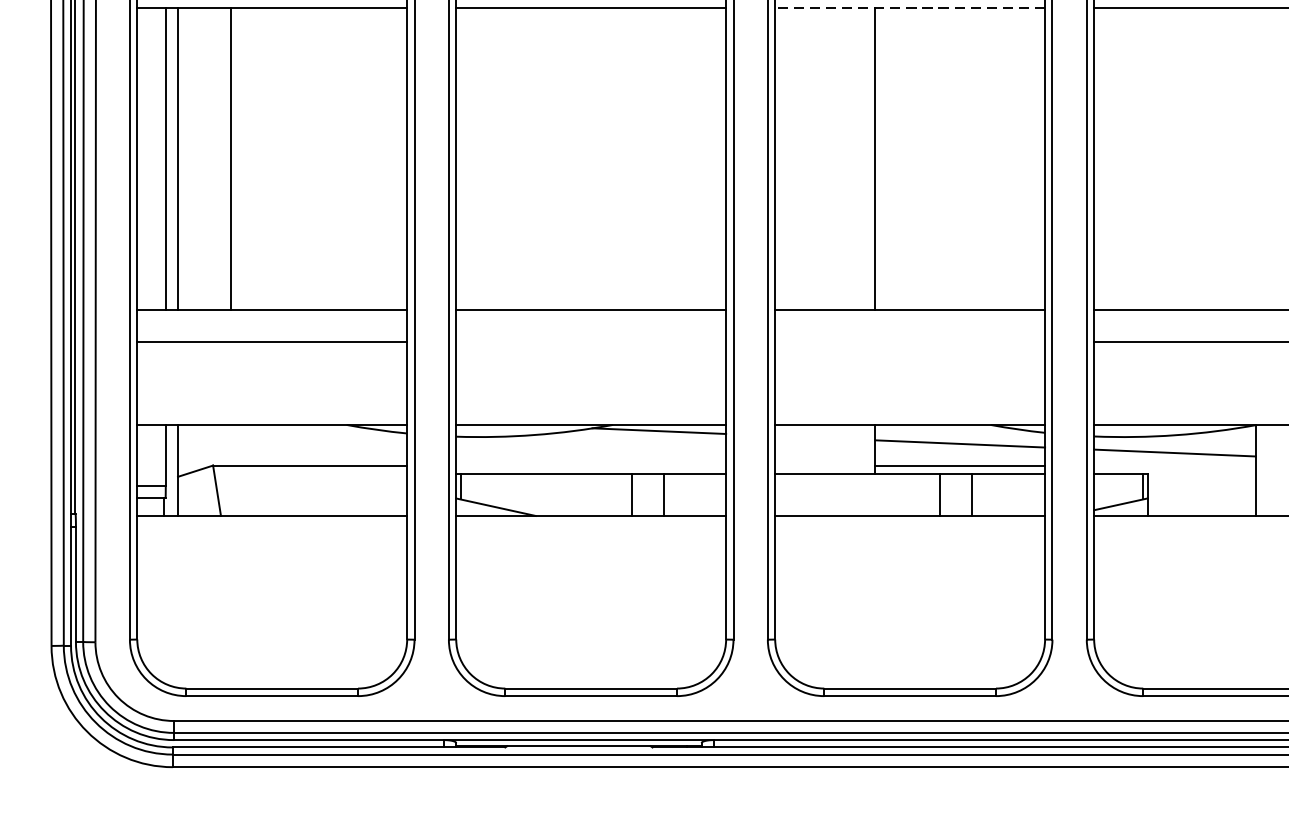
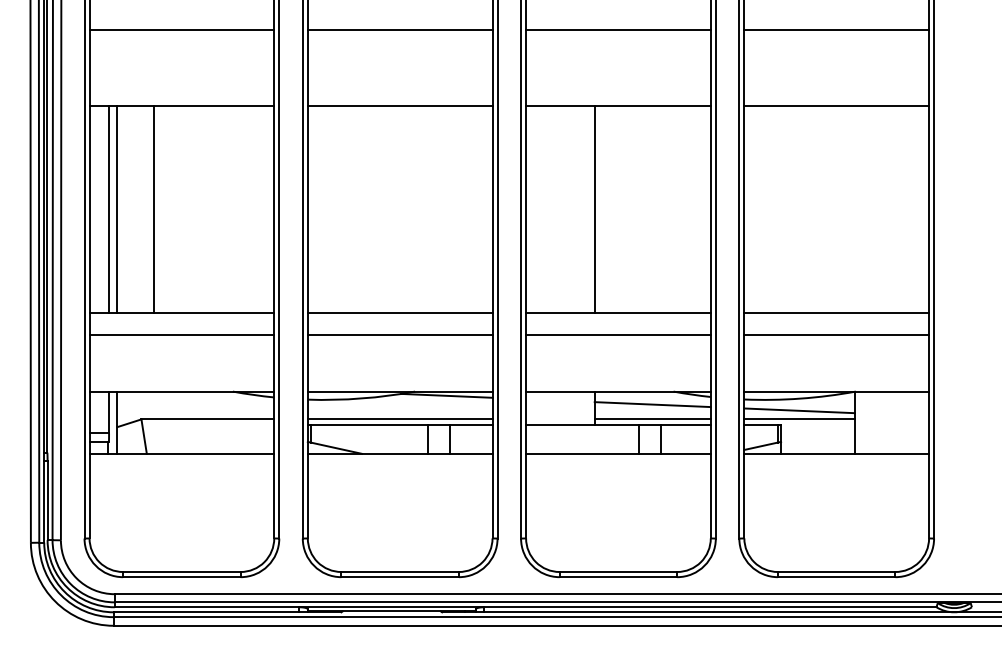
line: (908, 8) -> (617, 106), dashed -> solid
line: (590, 342) -> (399, 335), added
line: (910, 342) -> (618, 335), added
line: (590, 465) -> (399, 419), added
line: (1174, 465) -> (799, 419), added

